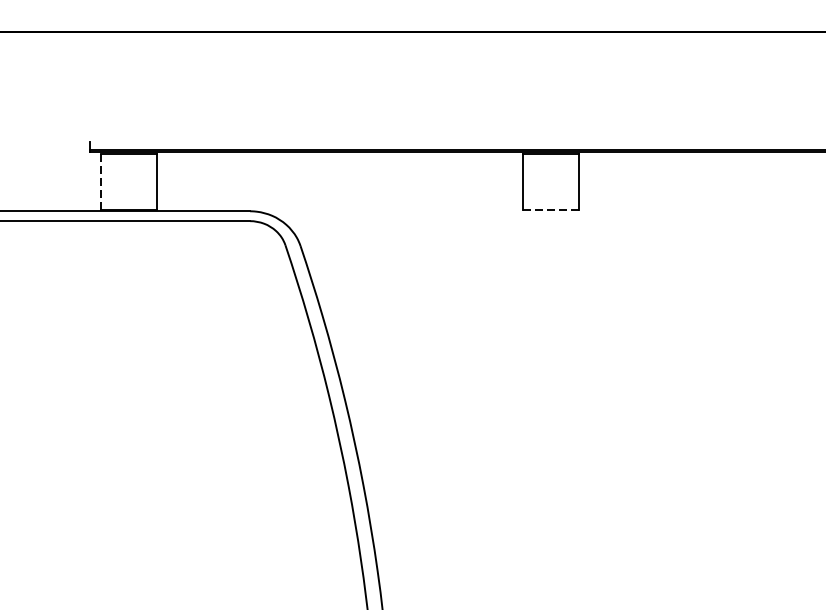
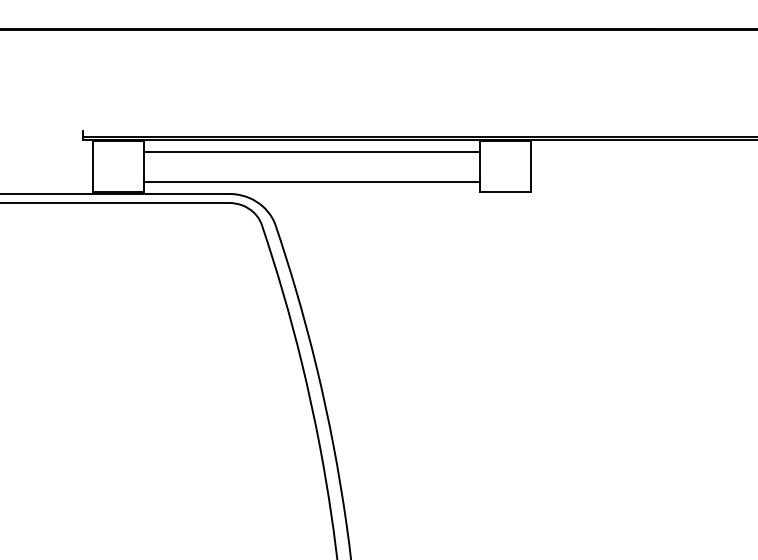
line: (339, 164) -> (311, 151), added
line: (100, 181) -> (92, 166), dashed -> solid
line: (339, 197) -> (311, 181), added
line: (550, 209) -> (505, 192), dashed -> solid

